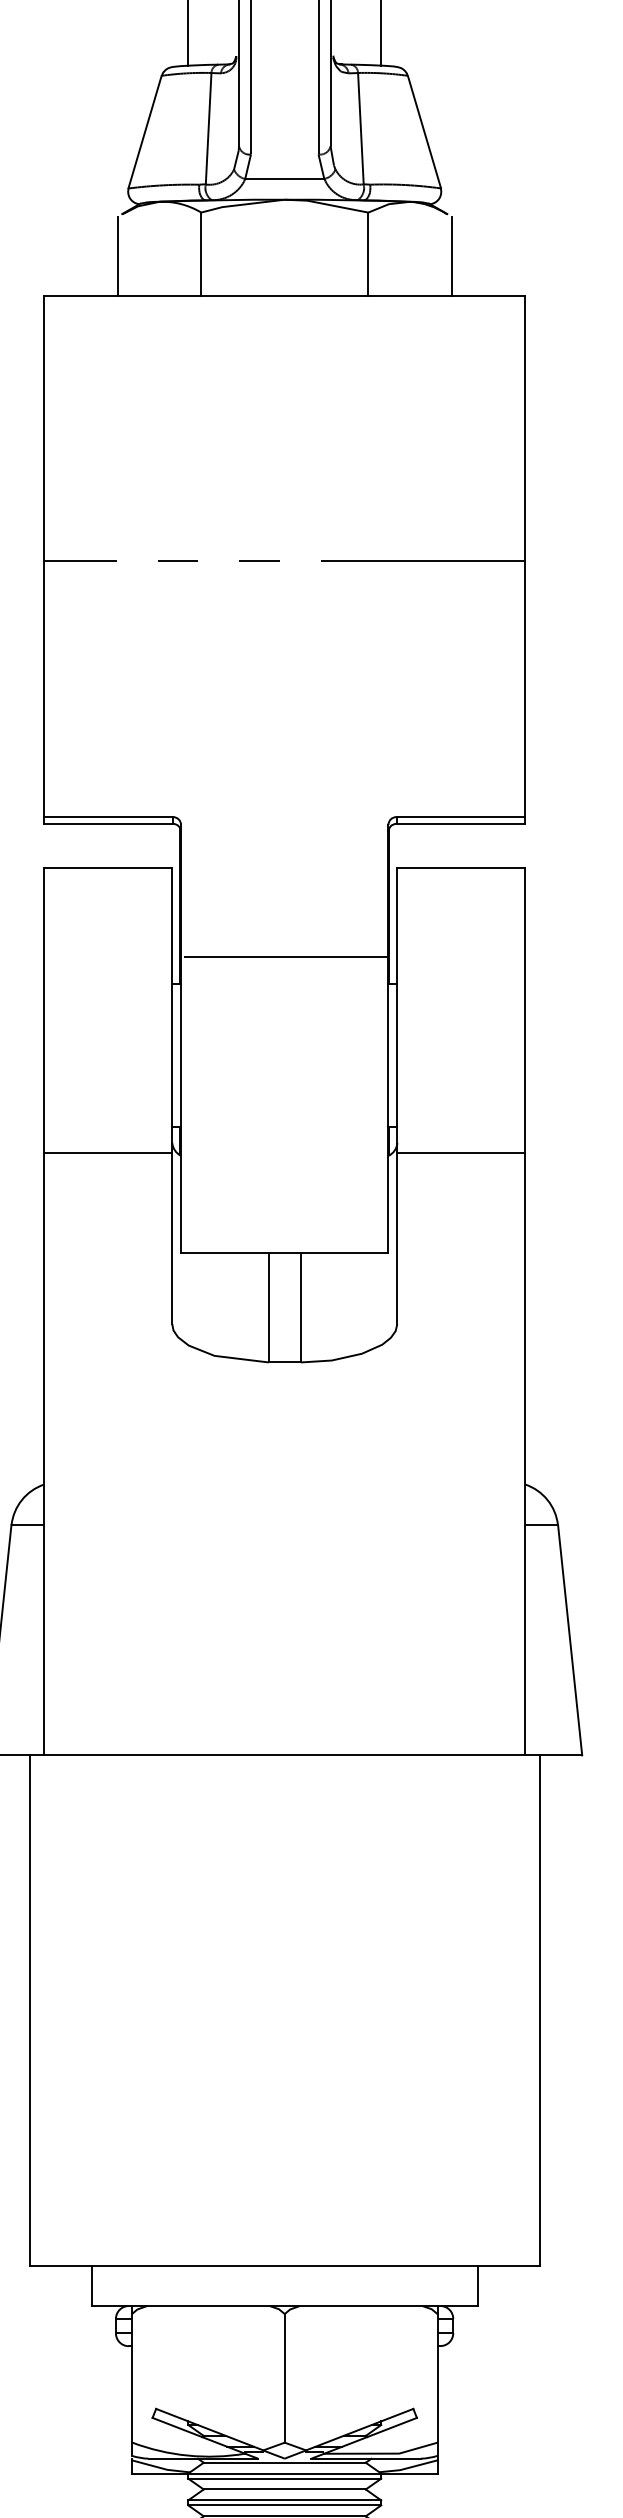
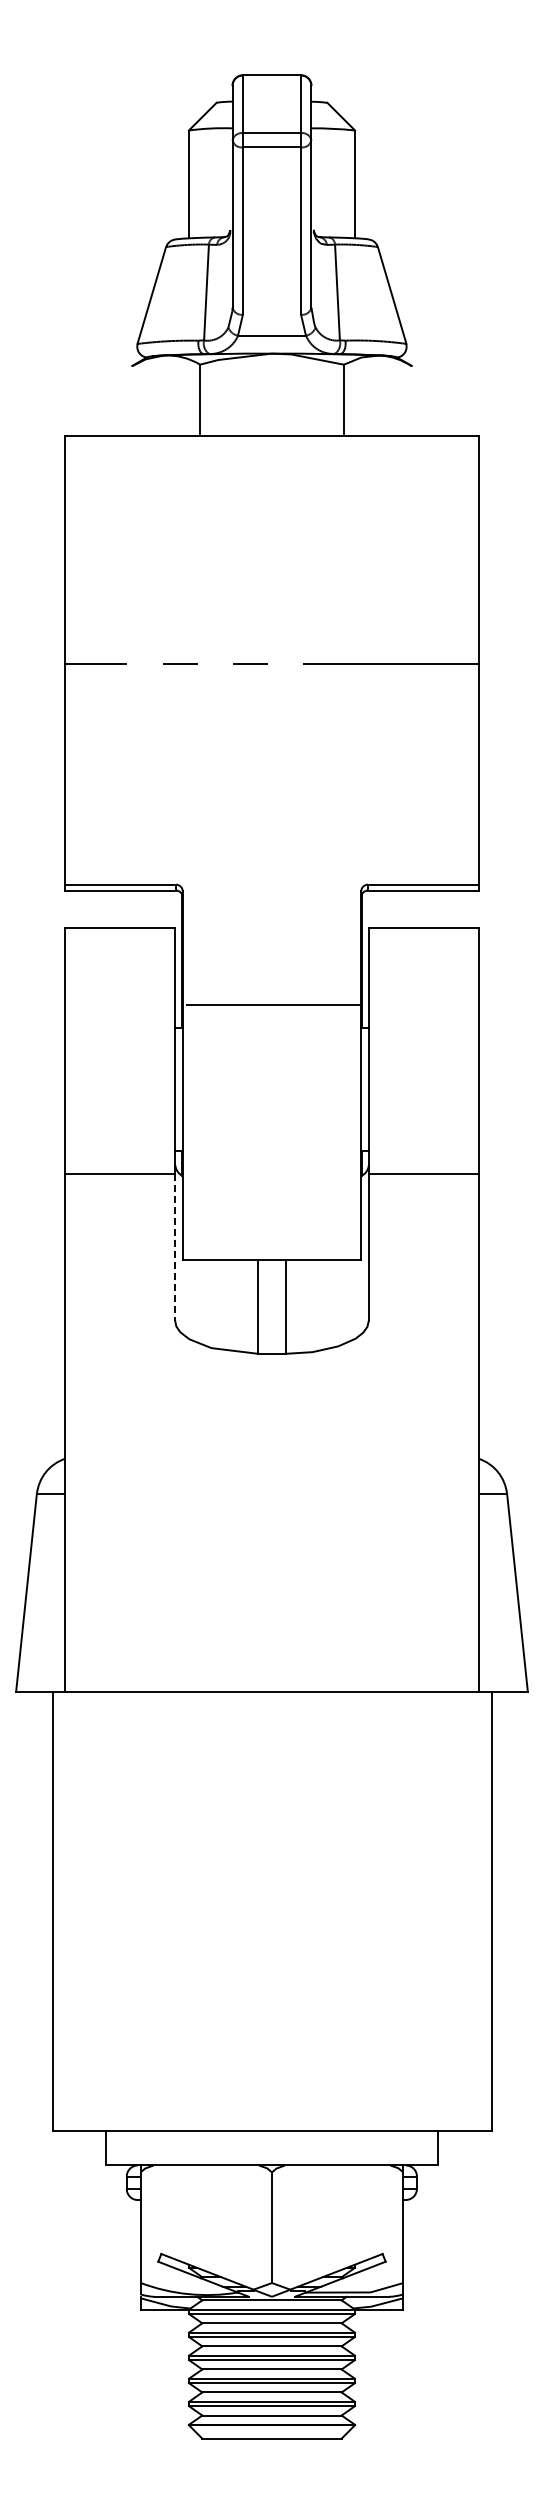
line: (117, 256) -> (128, 402), removed
line: (451, 256) -> (415, 402), removed
line: (172, 1238) -> (175, 1247), solid -> dashed

